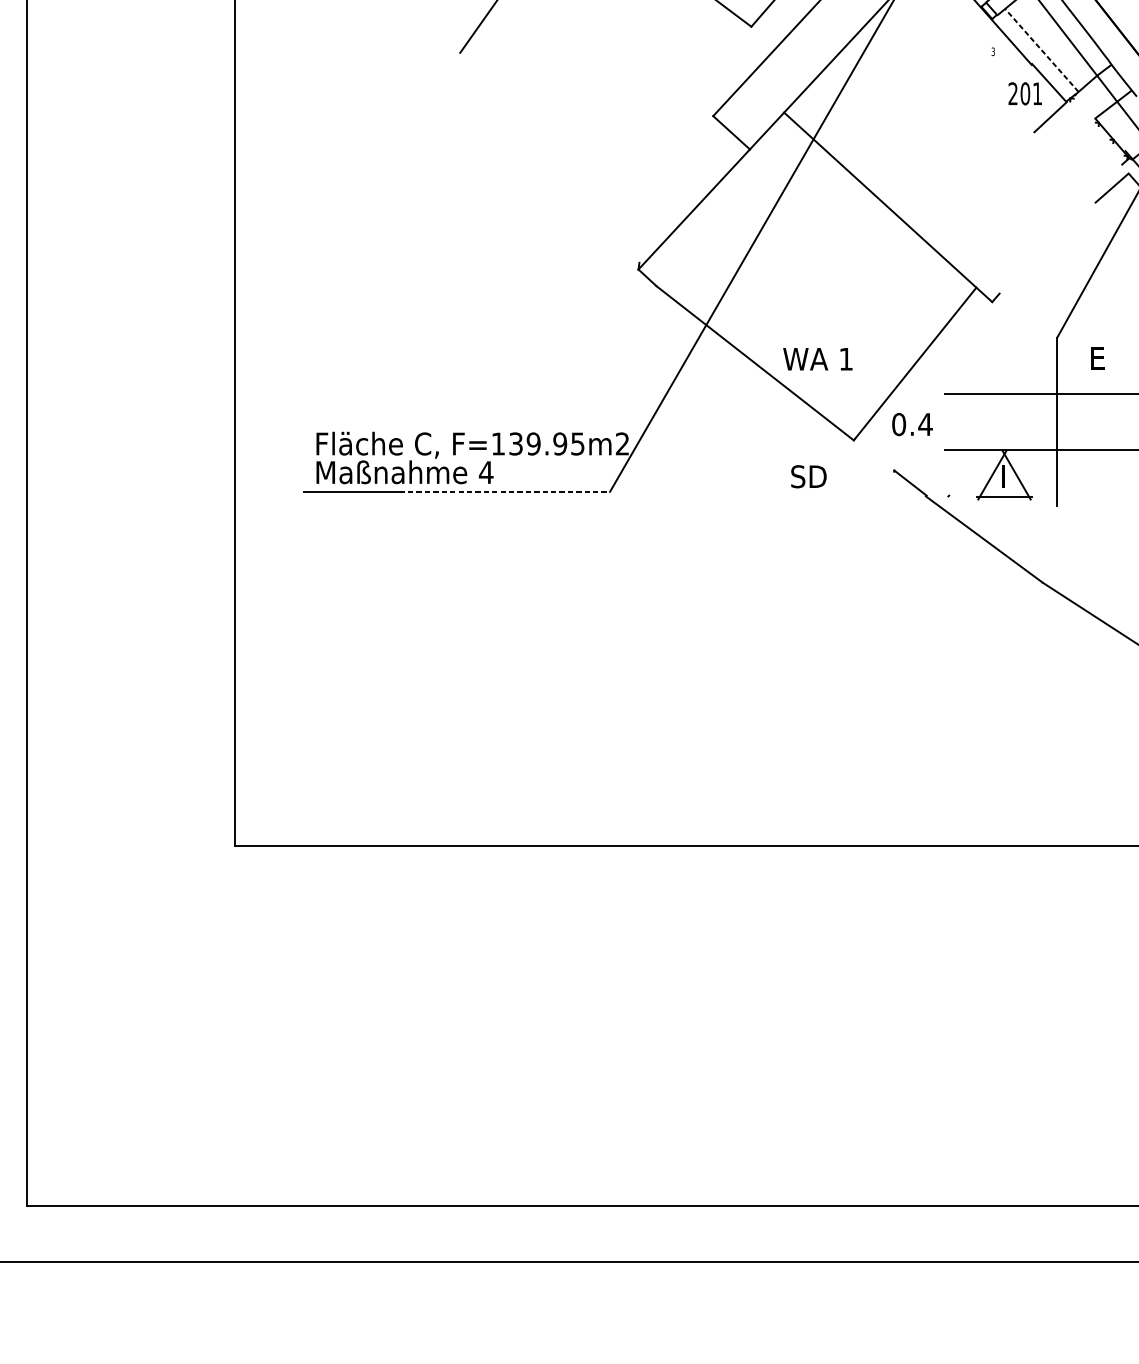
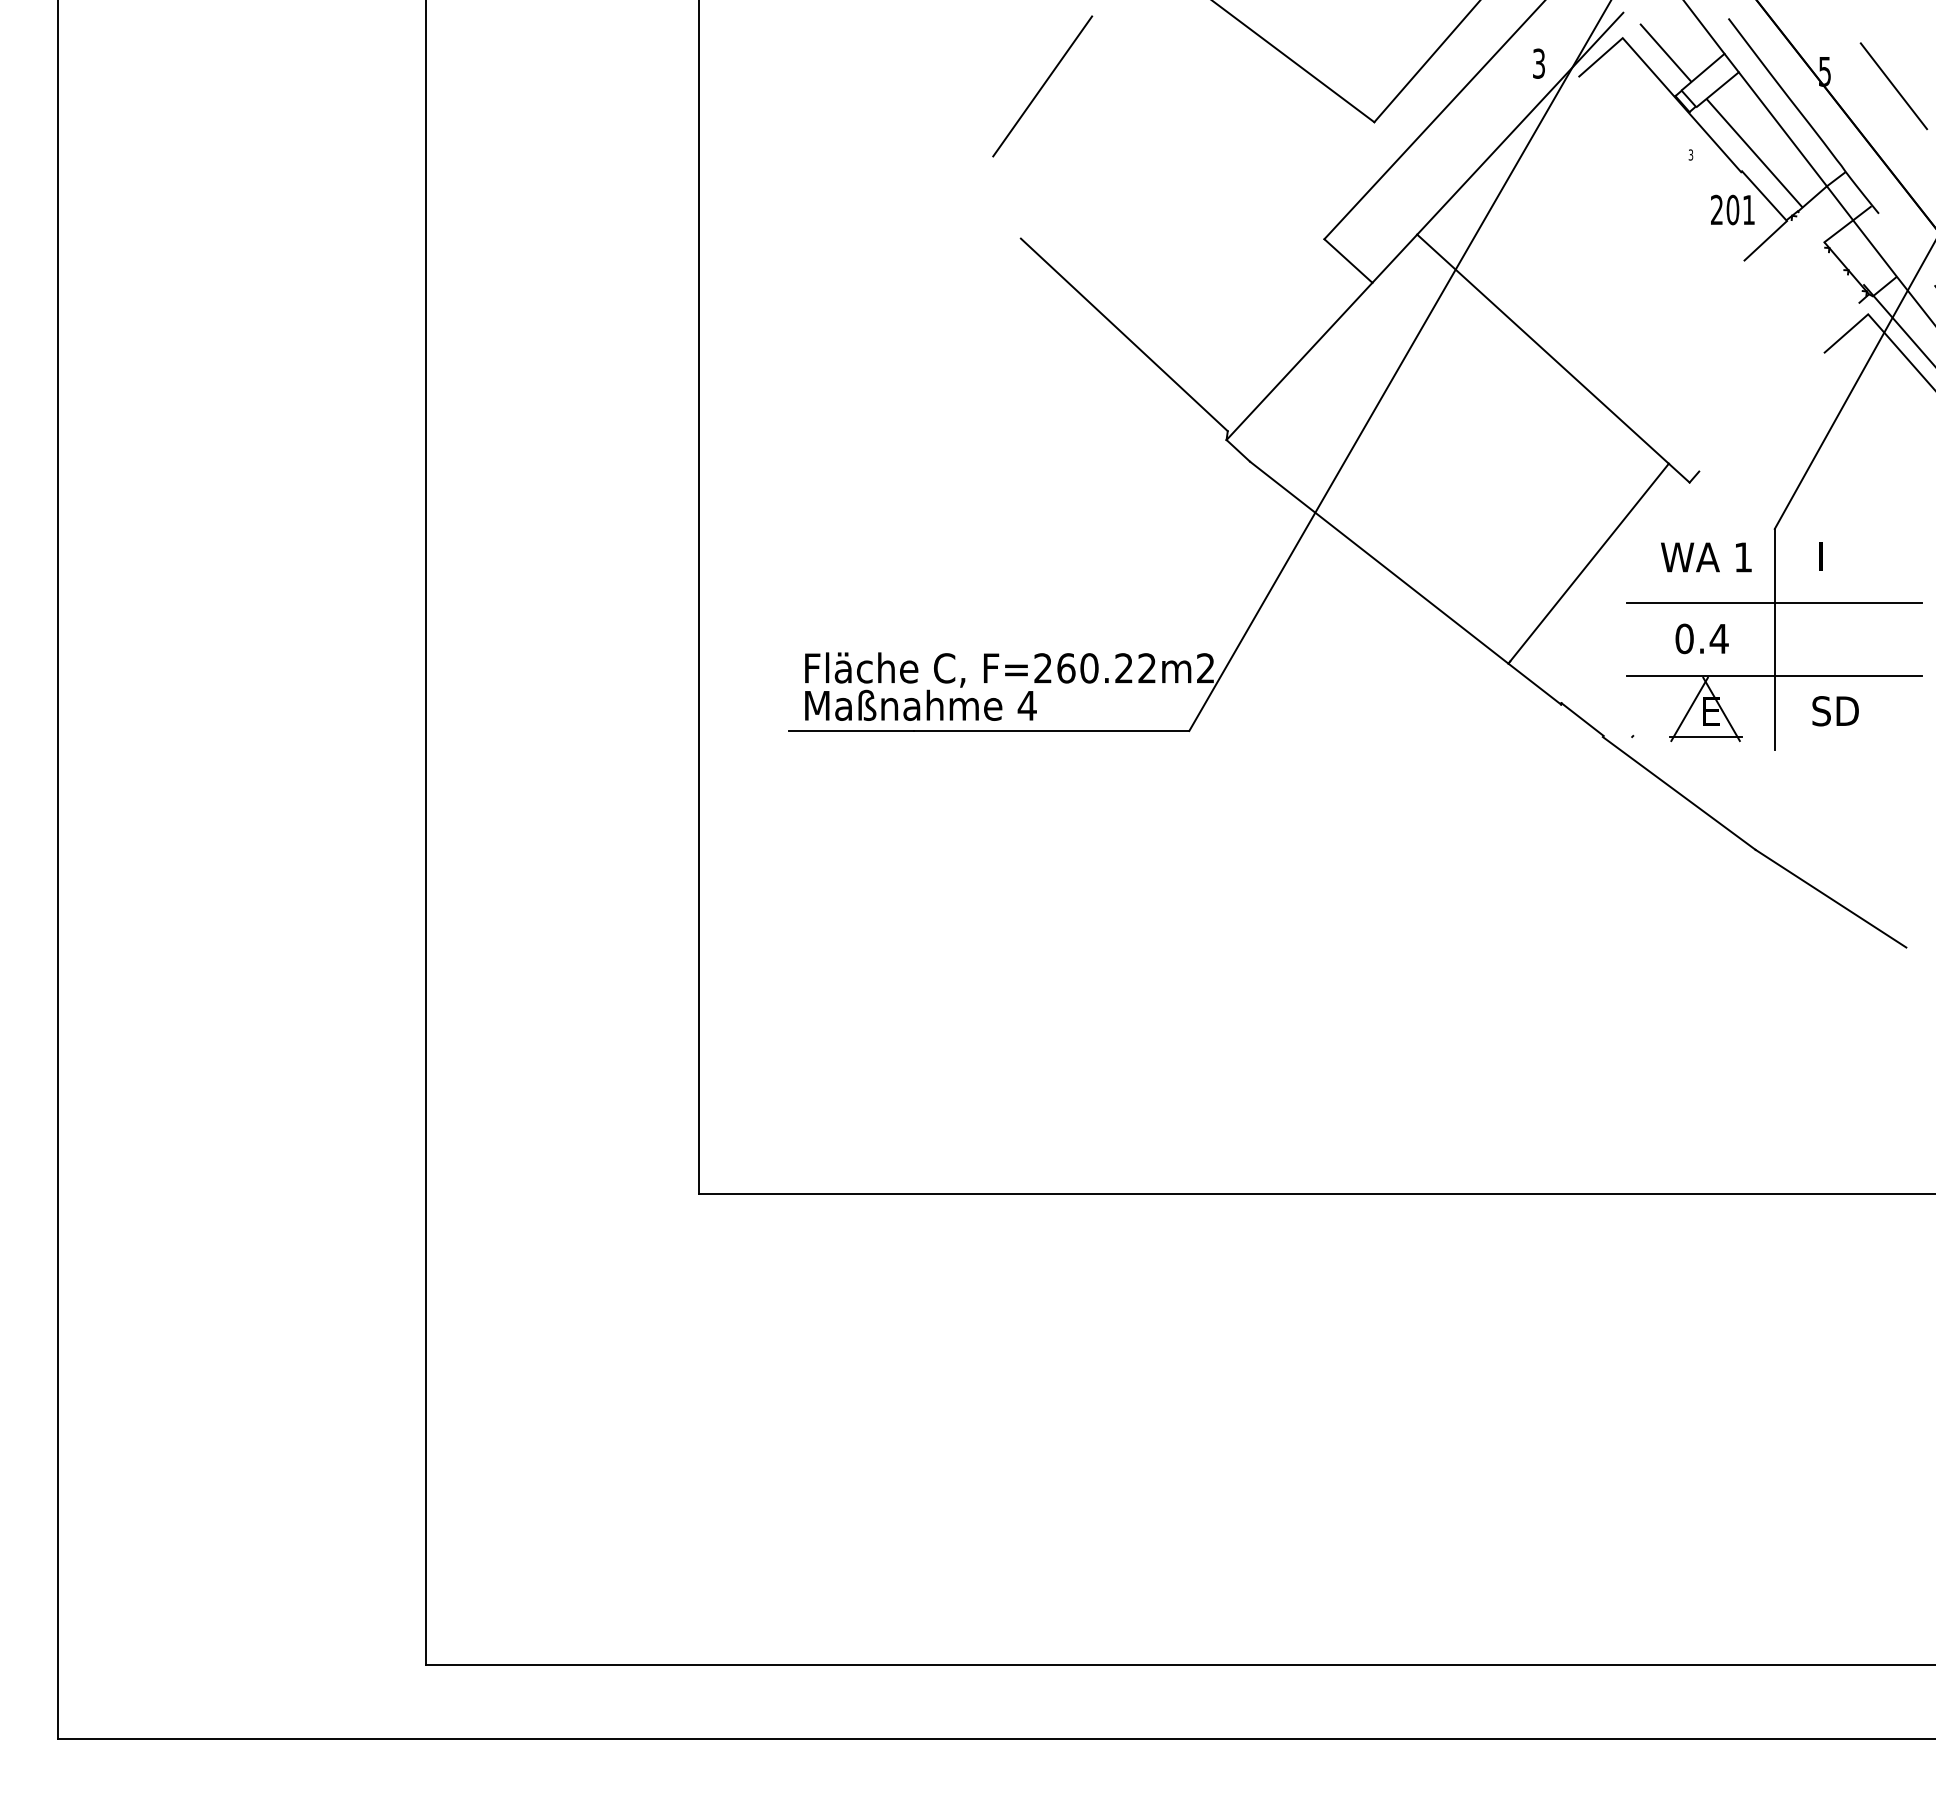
line: (1041, 50) -> (1754, 153), dashed -> solid
line: (559, 188) -> (1123, 334), added
text: (1099, 358) -> (1829, 556), E -> I
text: (817, 359) -> (1706, 557), moved
text: (911, 424) -> (1701, 638), moved
text: (537, 444) -> (1094, 668), F=139.95m2 -> F=260.22m2
line: (873, 455) -> (1534, 683), added
text: (808, 476) -> (1835, 711), moved
text: (1009, 476) -> (1712, 711), I -> E
line: (504, 491) -> (1051, 730), dashed -> solid

